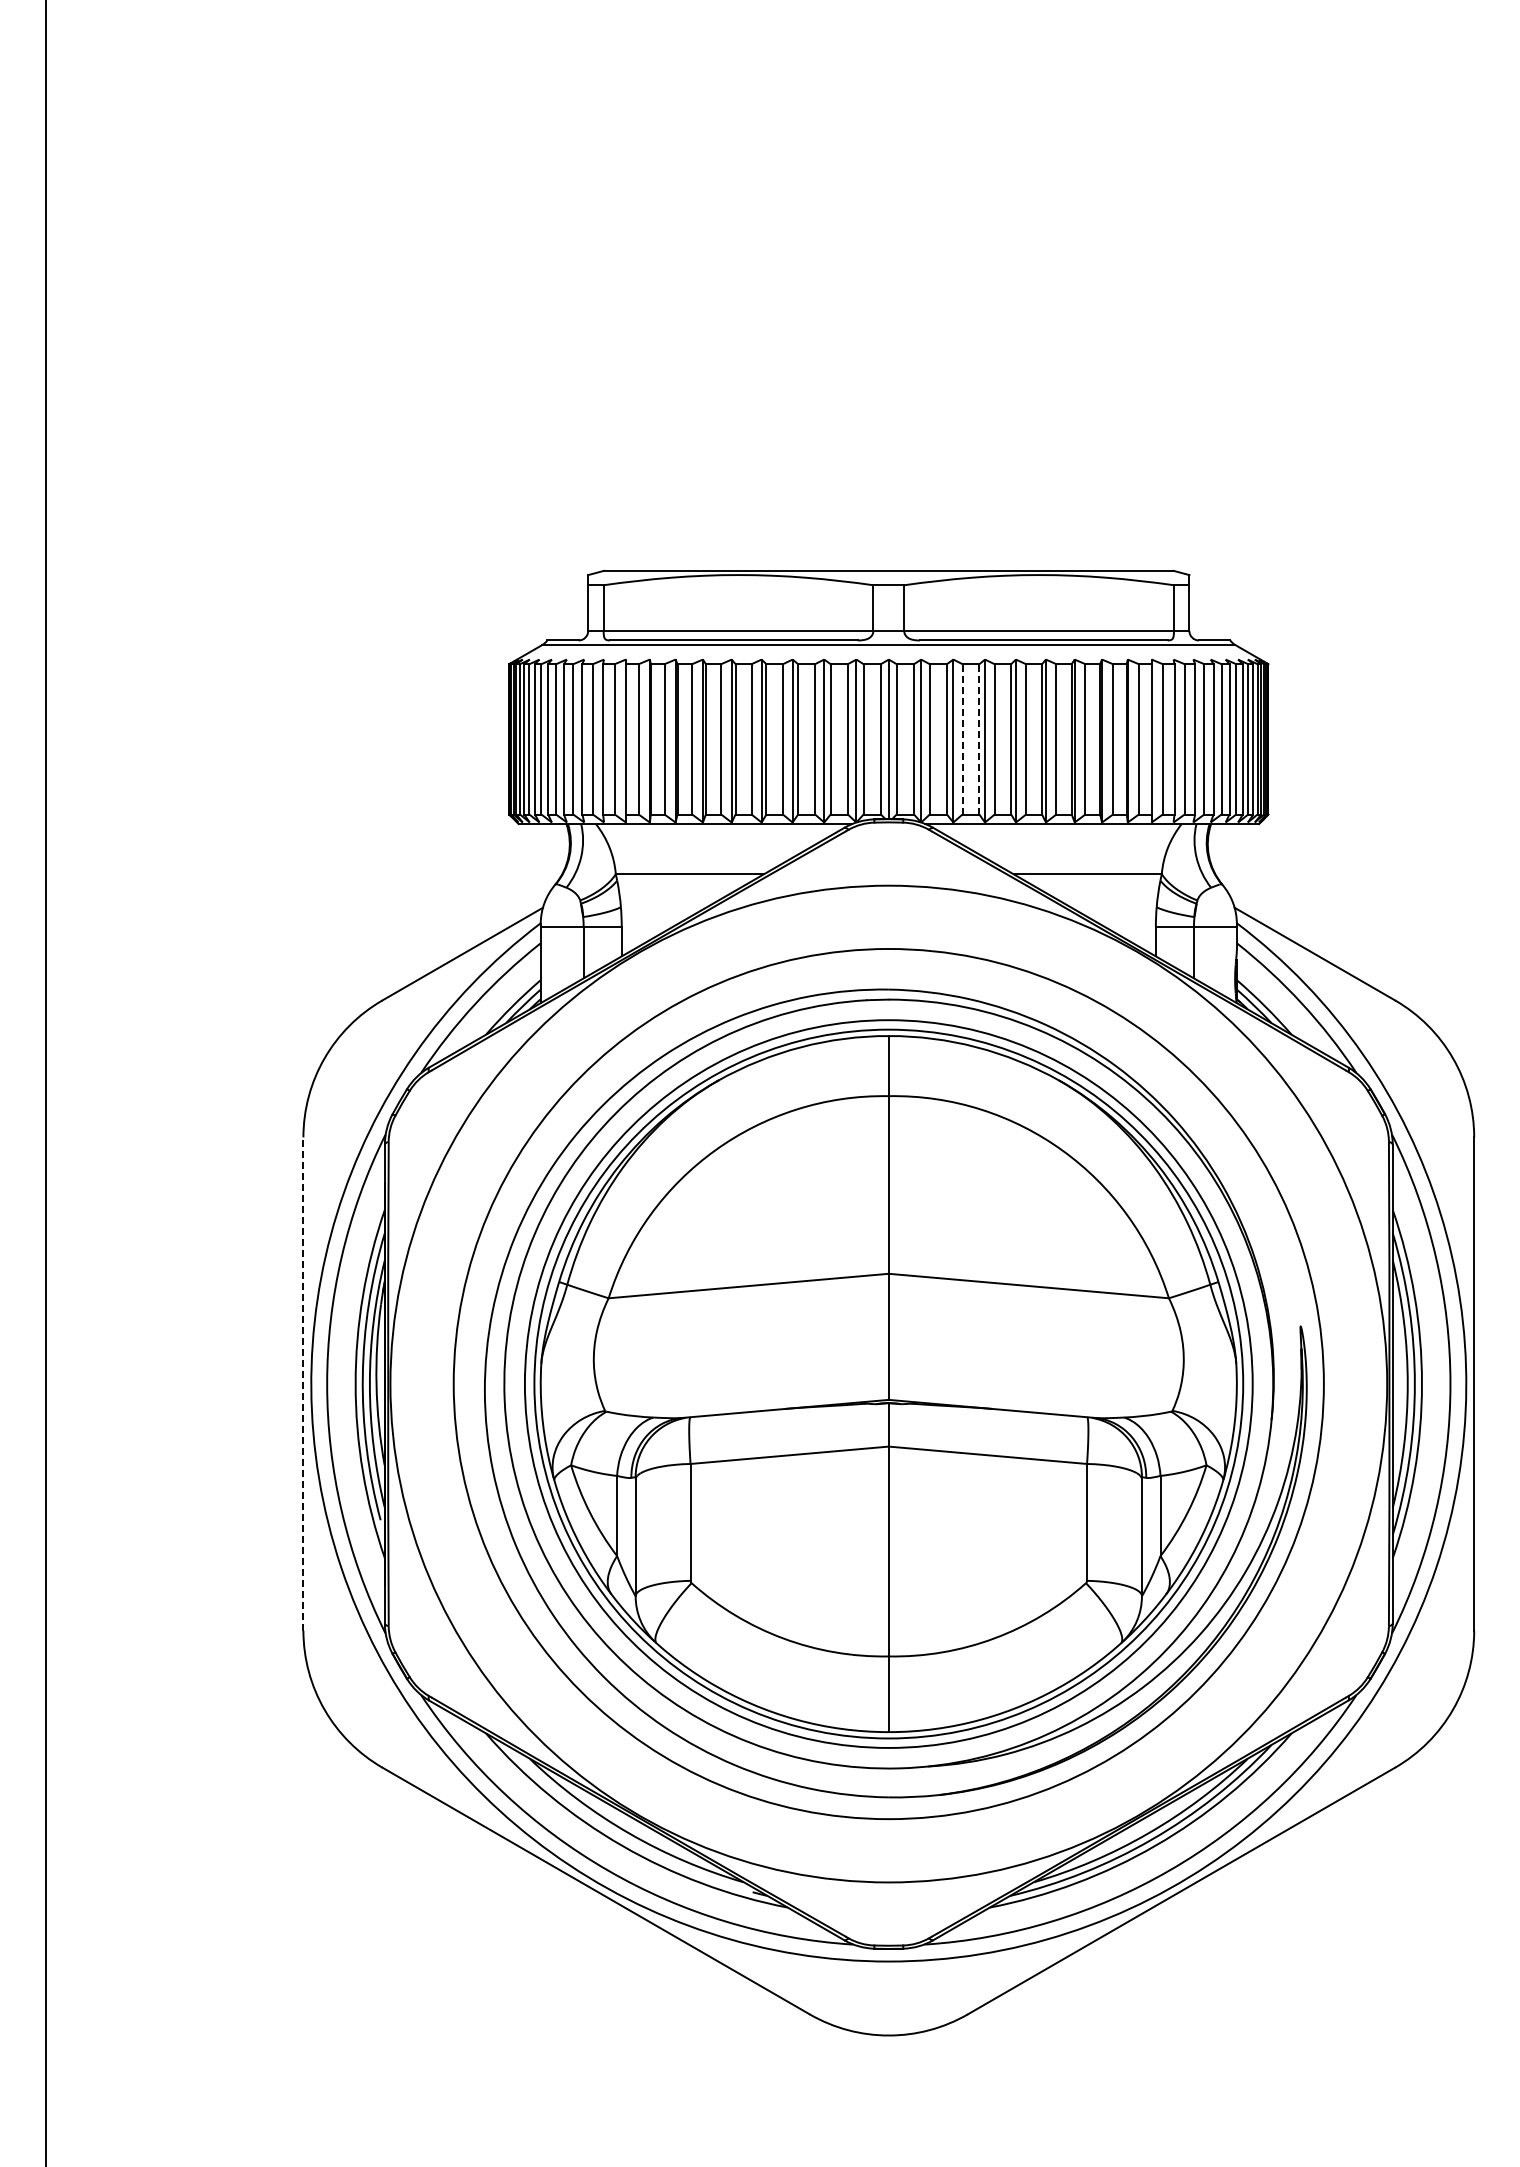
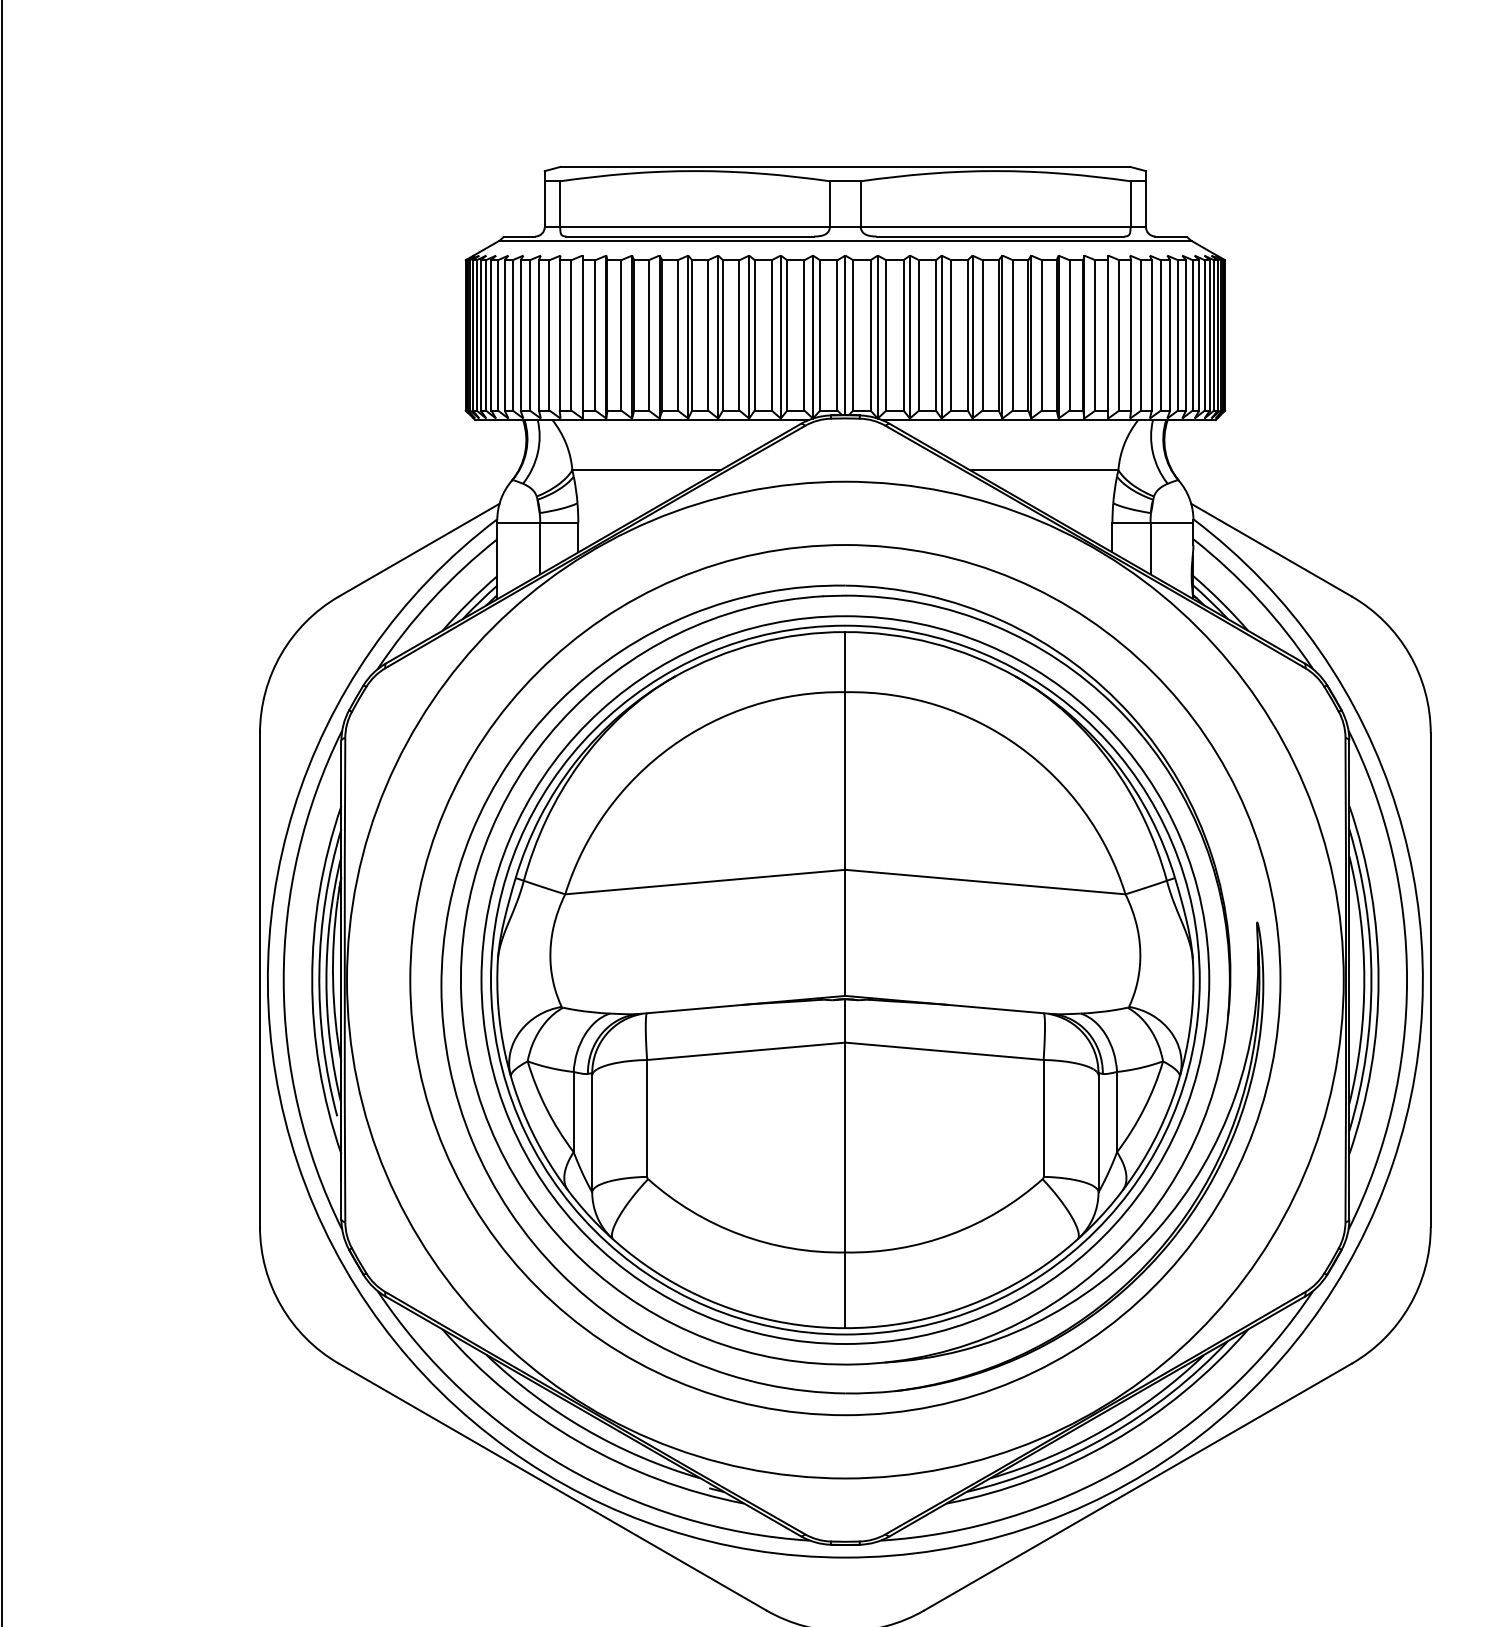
line: (962, 738) -> (919, 334), dashed -> solid
line: (979, 738) -> (936, 334), dashed -> solid
line: (303, 1384) -> (260, 980), dashed -> solid

